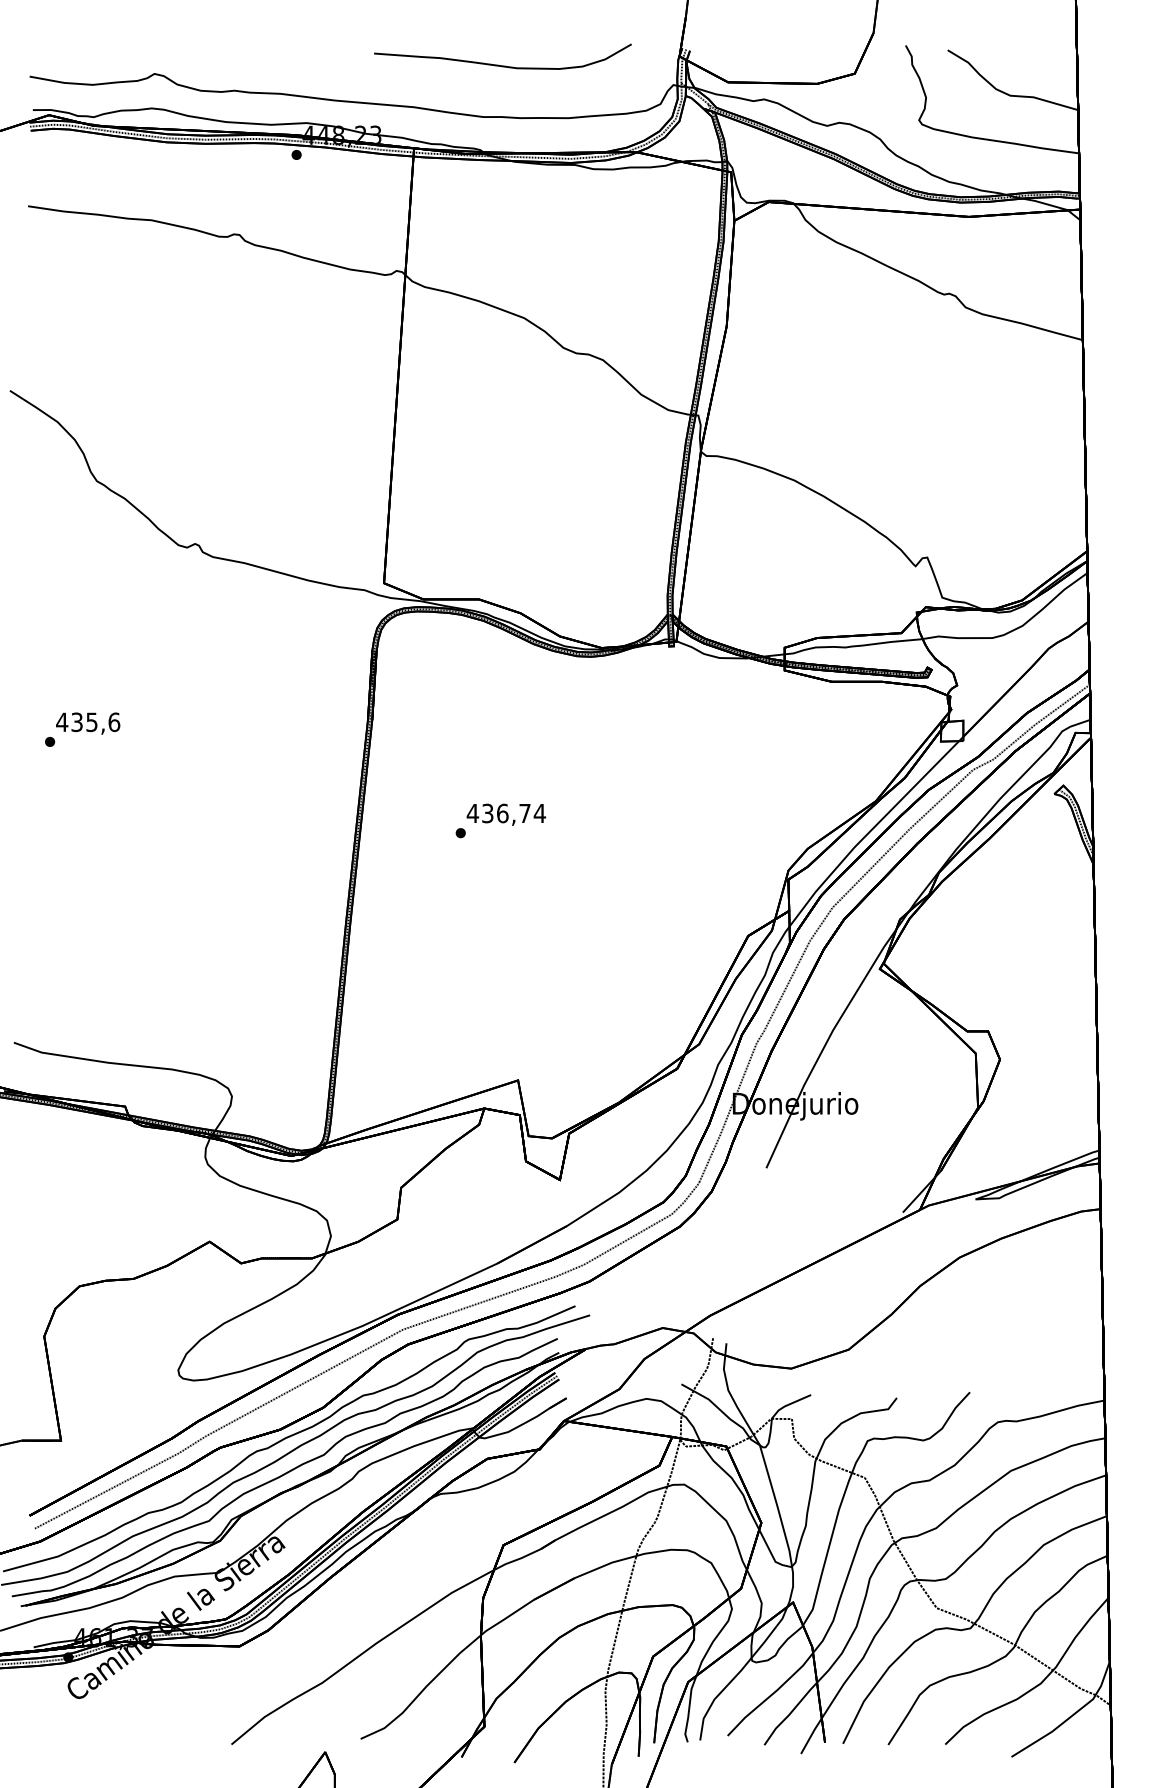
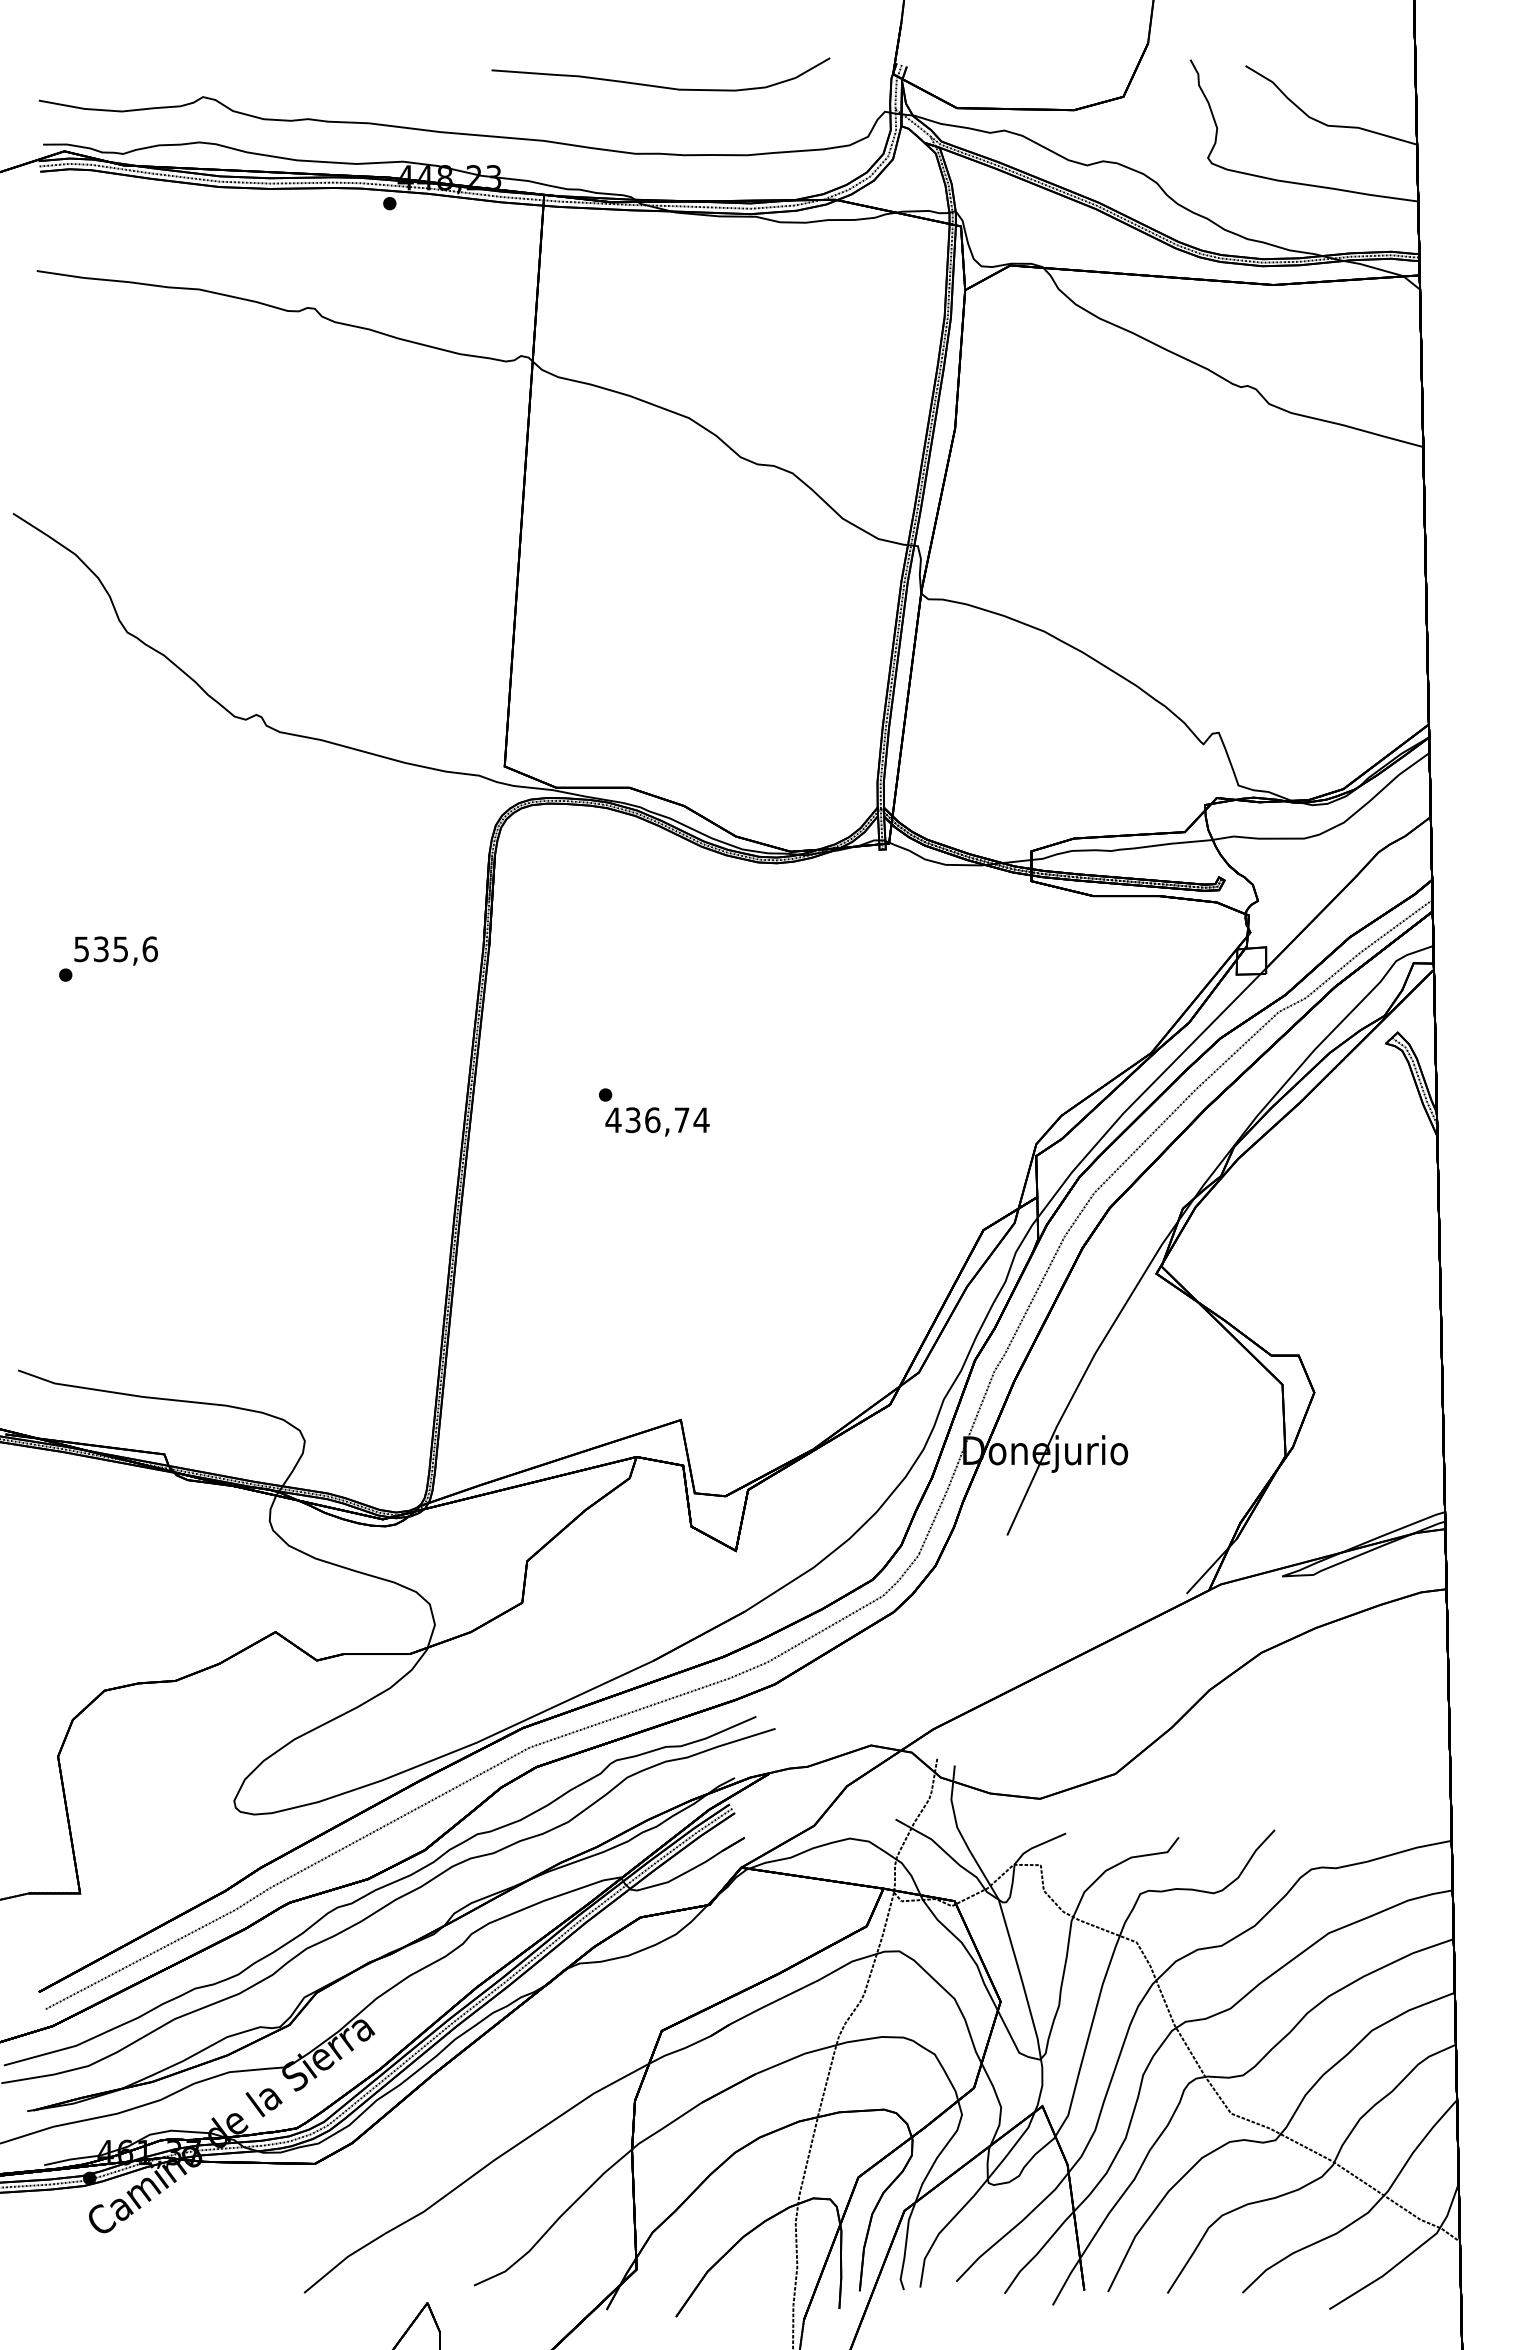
text: (62, 722) -> (81, 949), 435,6 -> 535,6
text: (506, 814) -> (657, 1121), moved
part: (287, 1471) -> (377, 1934), removed

